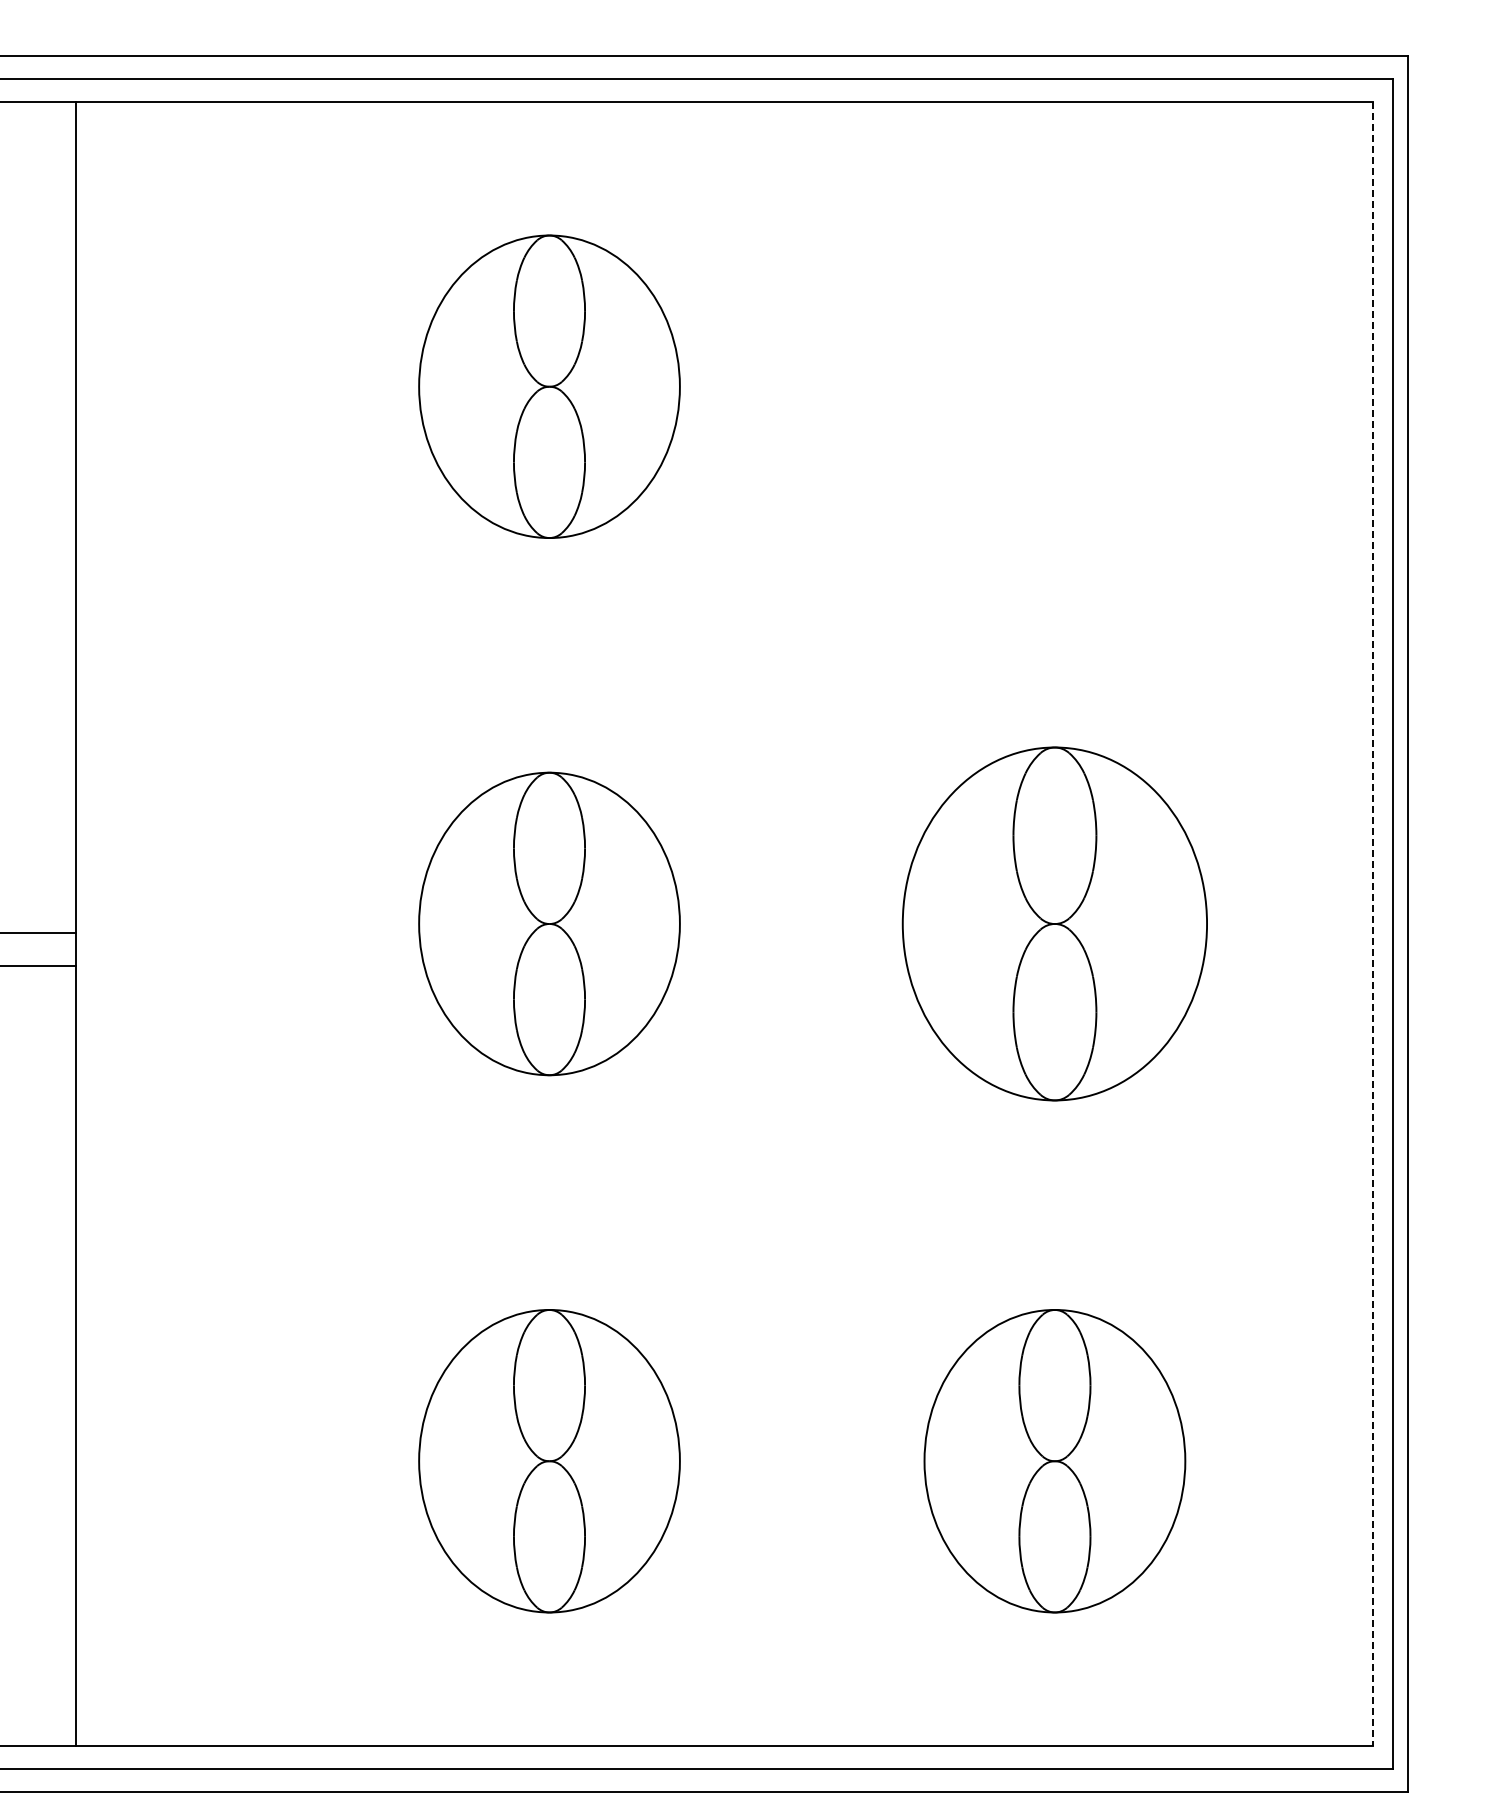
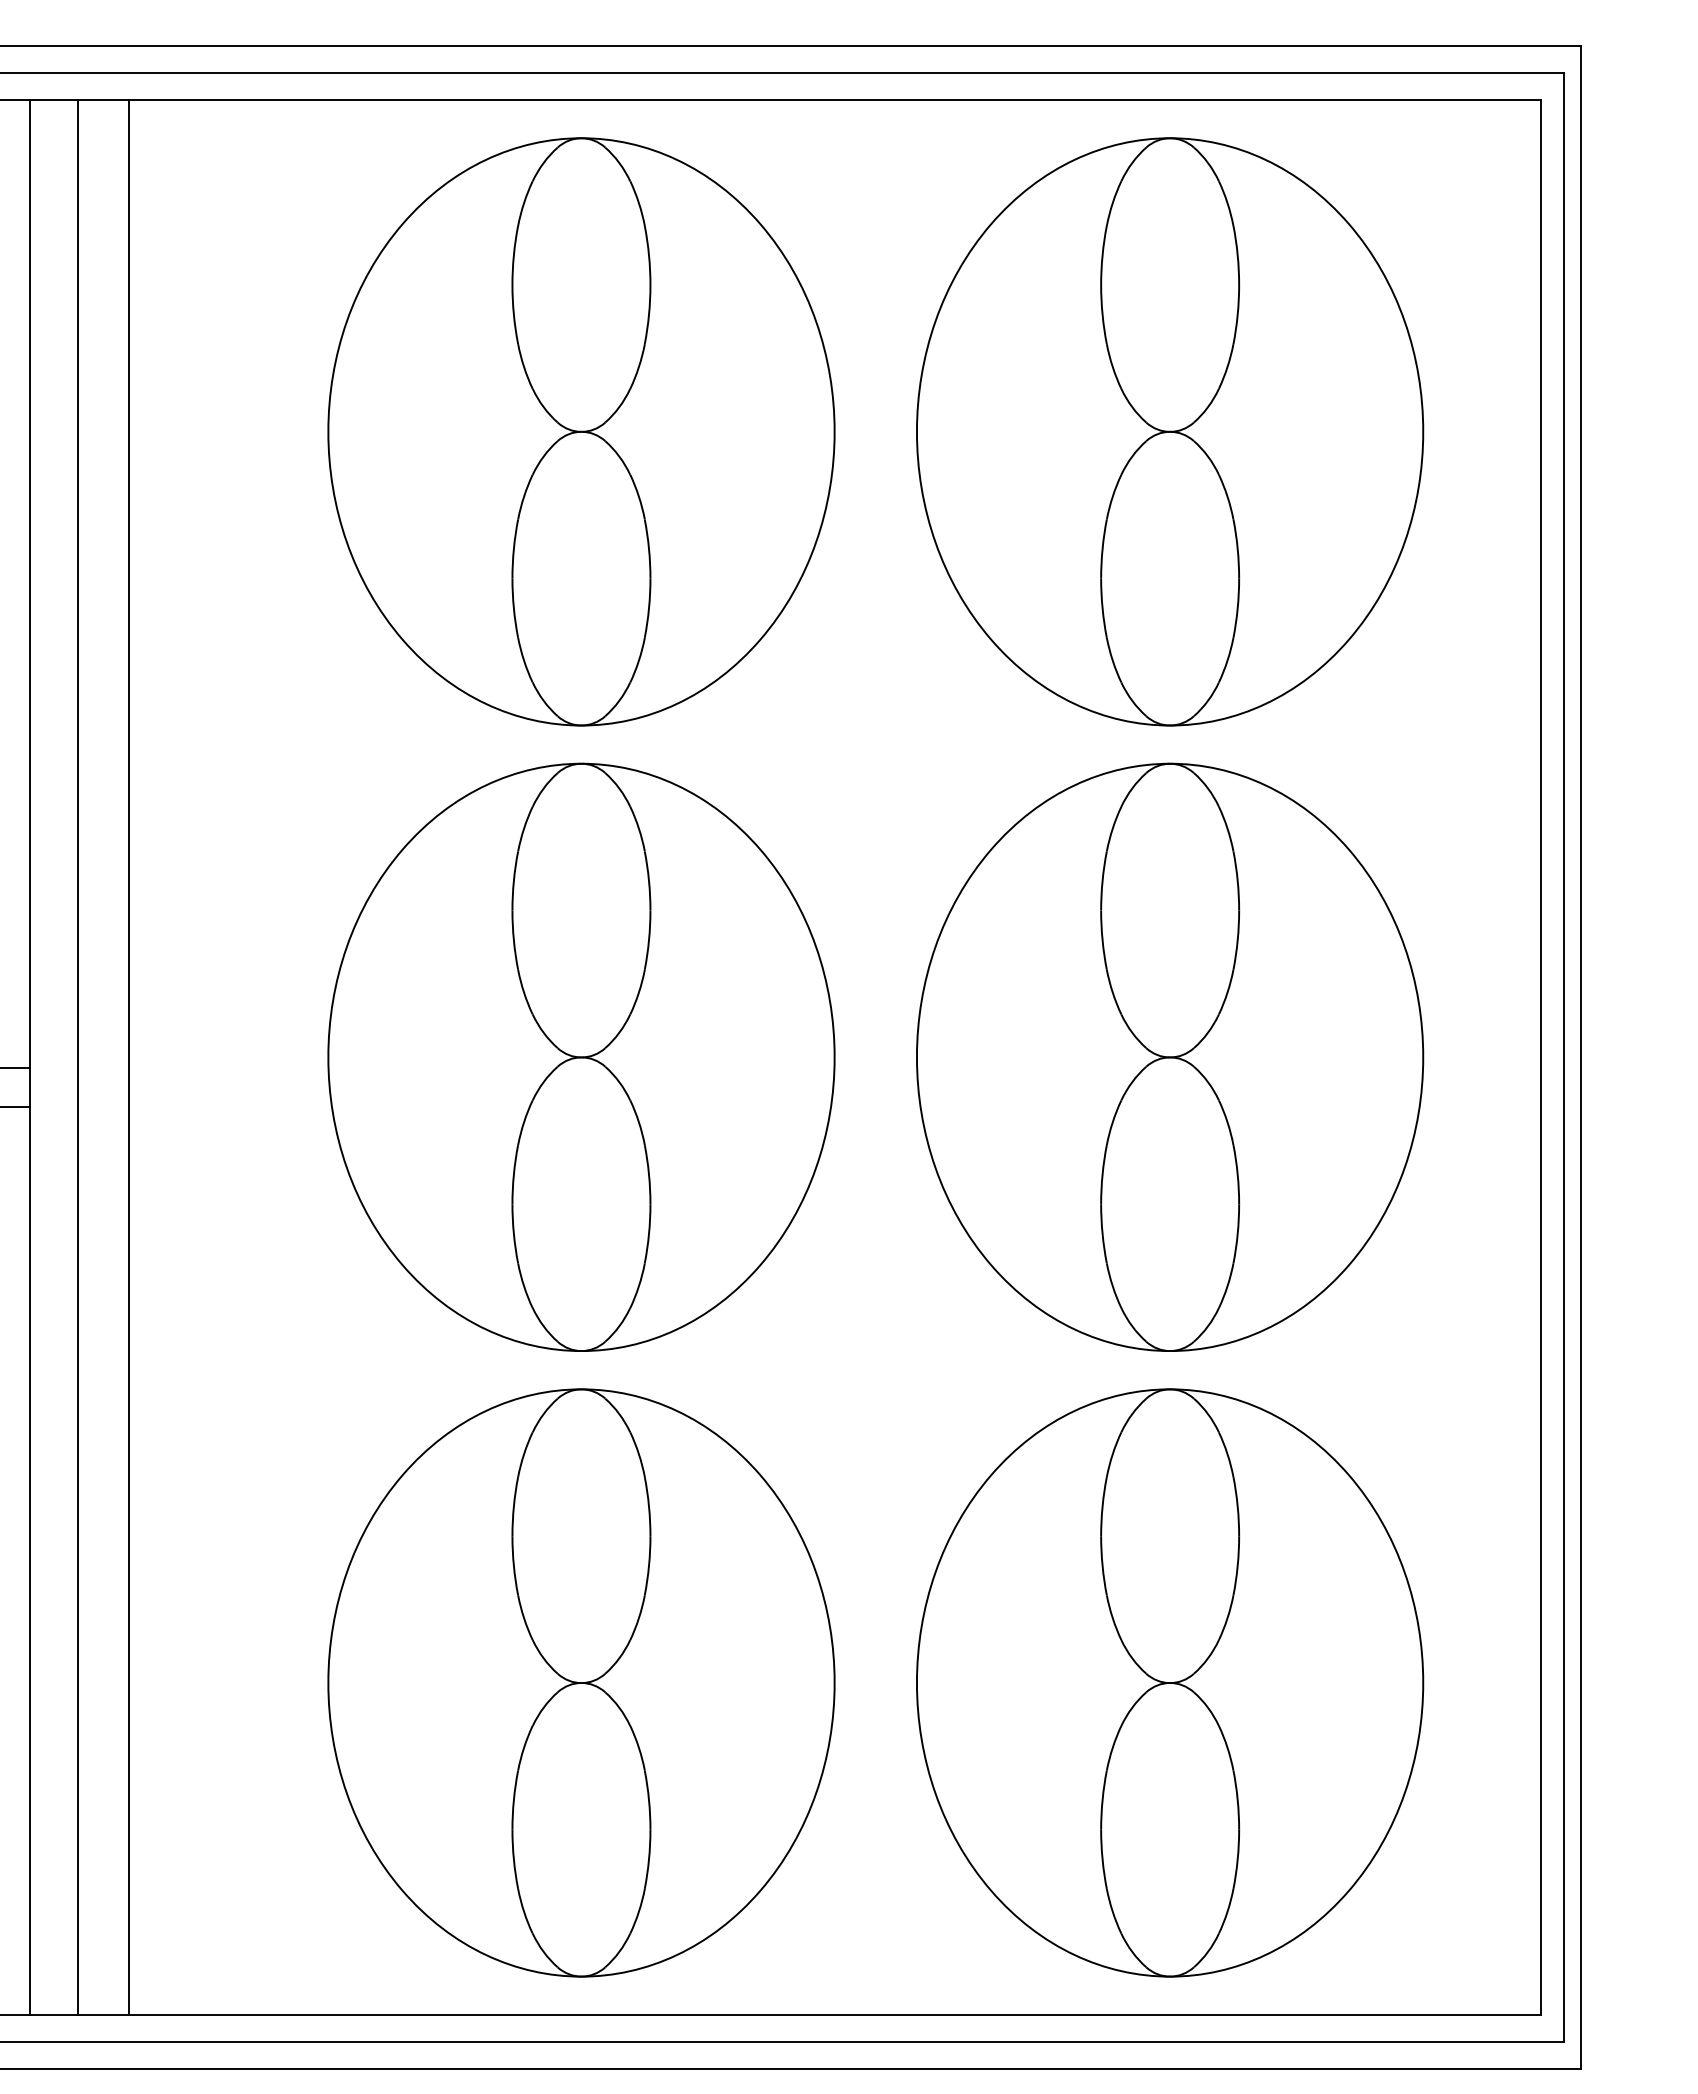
part: (549, 386) -> (581, 431), size x1.67
part: (1054, 386) -> (1169, 431), added
line: (117, 923) -> (78, 1056), added
line: (161, 923) -> (129, 1056), added
part: (549, 923) -> (581, 1056), size x1.67
part: (1054, 923) -> (1169, 1056), size x1.43
line: (1373, 924) -> (1541, 1058), dashed -> solid
part: (549, 1461) -> (581, 1683), size x1.67
part: (1054, 1461) -> (1169, 1683), size x1.67

